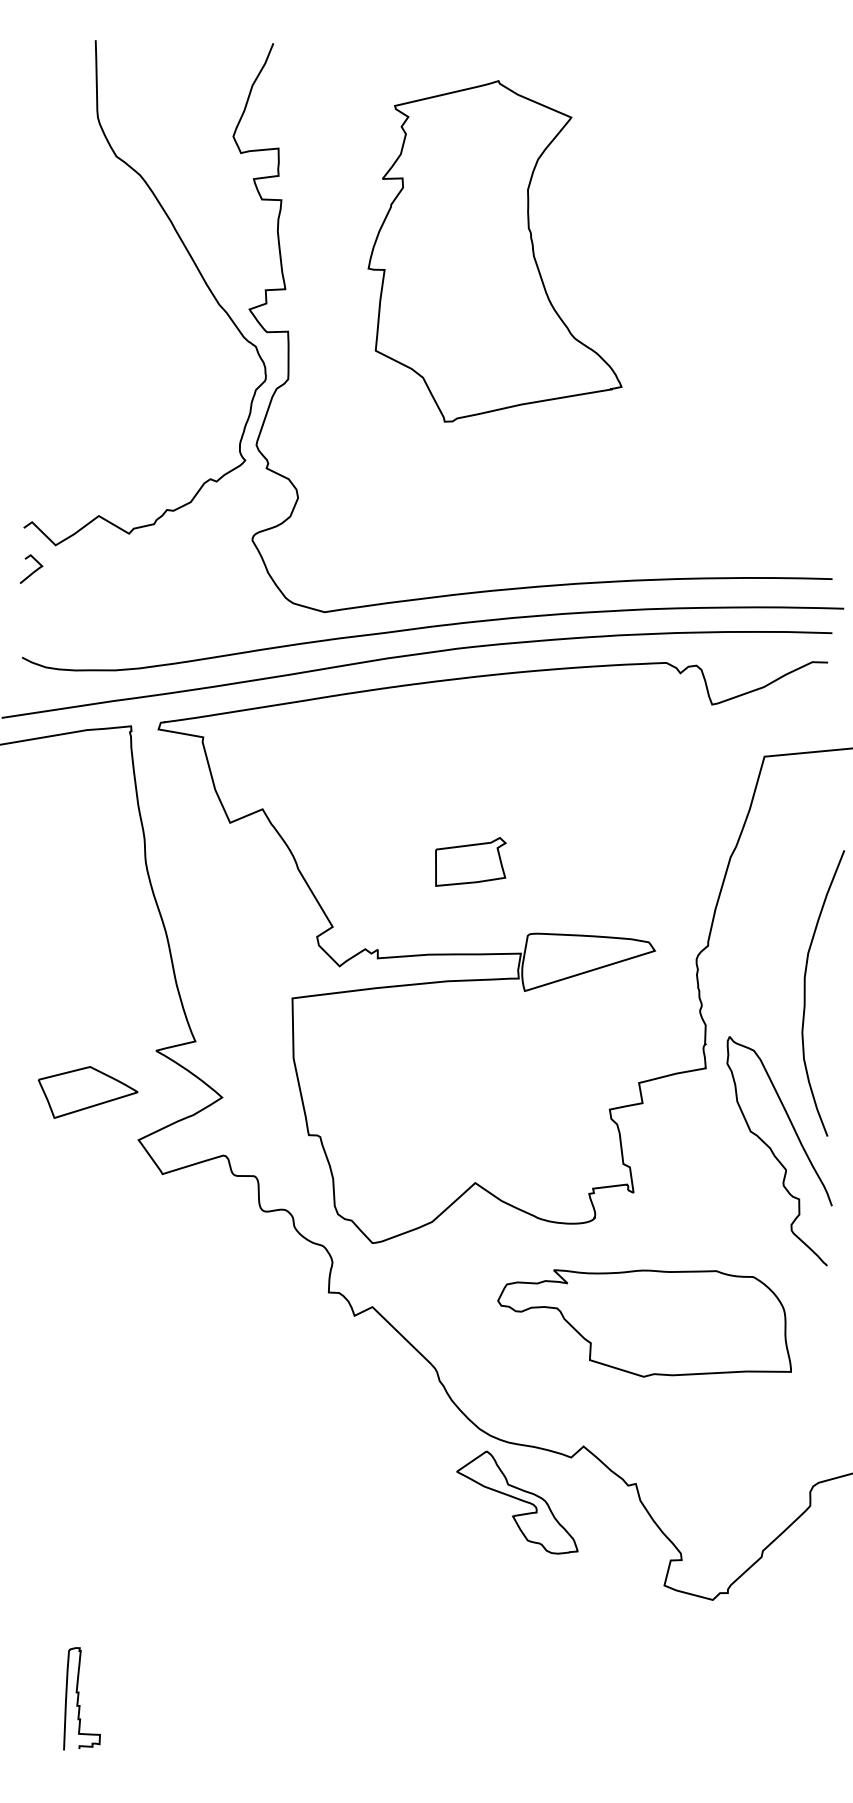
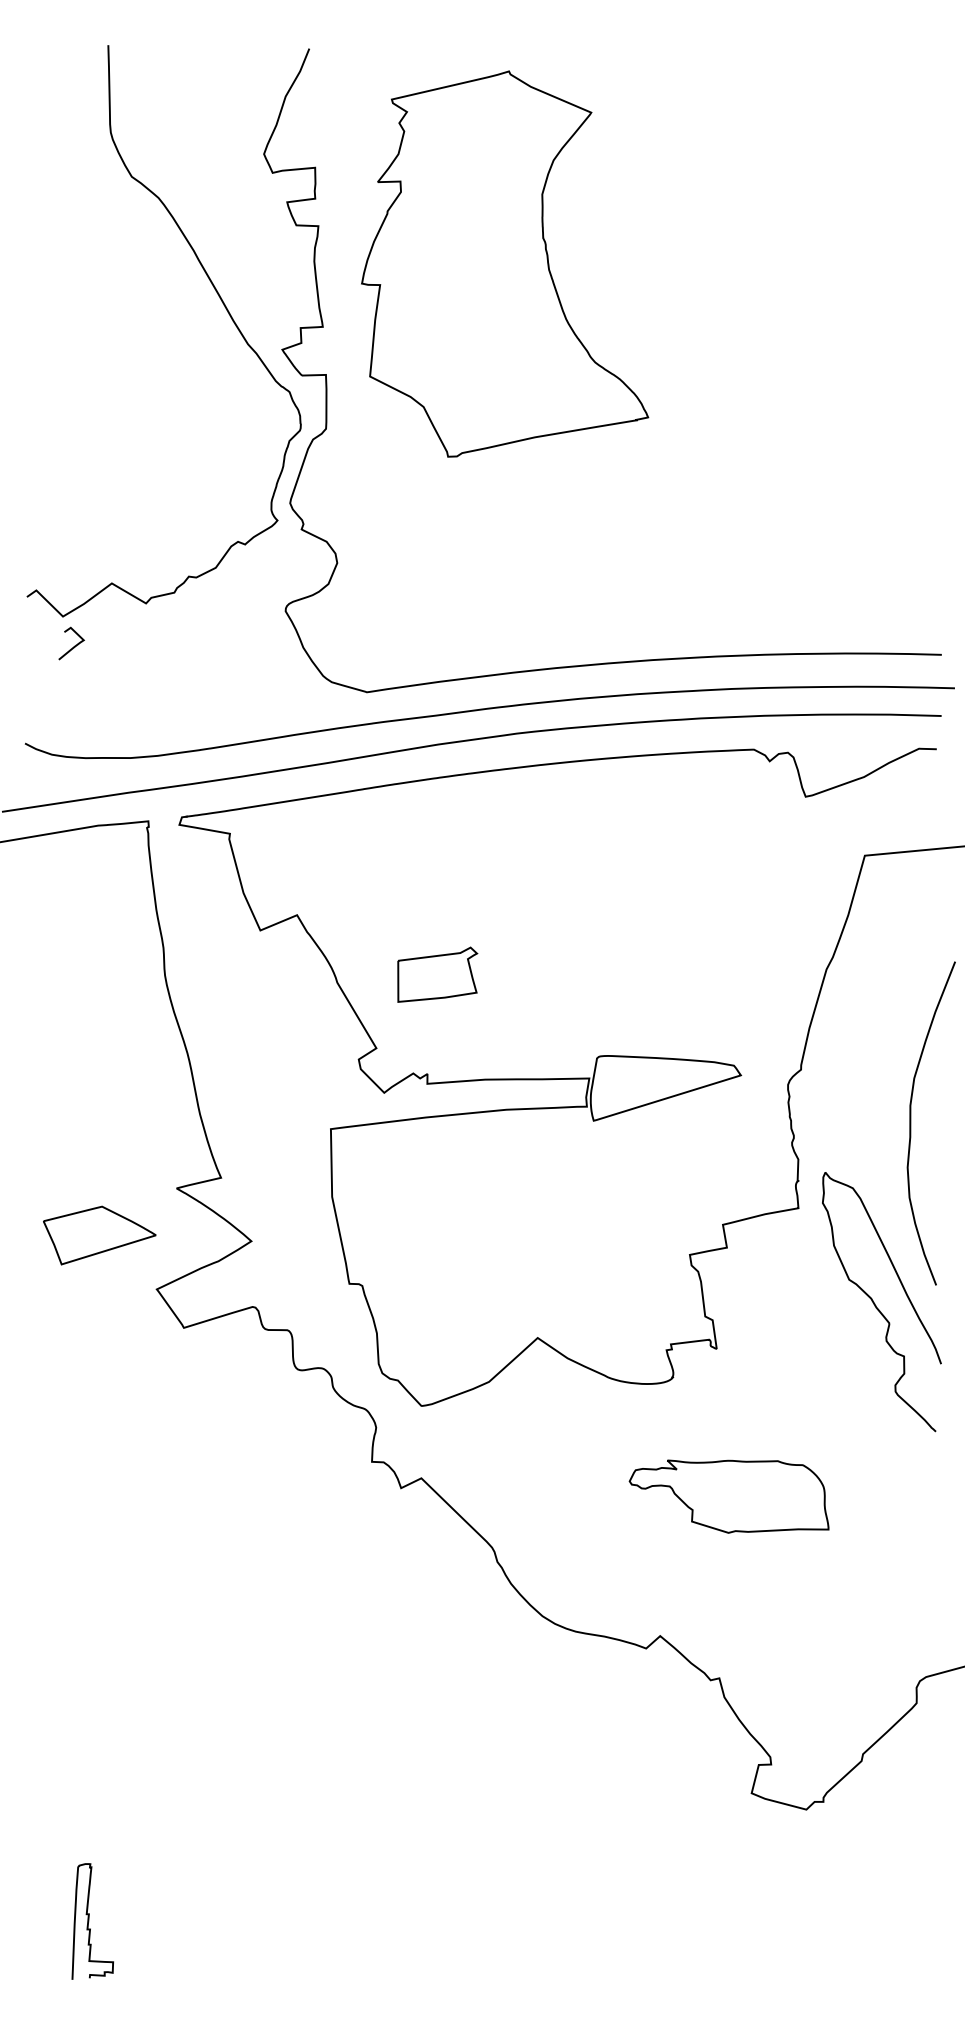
part: (495, 250) -> (505, 263), moved
curve: (34, 570) -> (74, 645), moved
part: (470, 861) -> (437, 974), moved
part: (643, 1323) -> (728, 1496), size x0.6
part: (517, 1502) -> (585, 1699), removed

